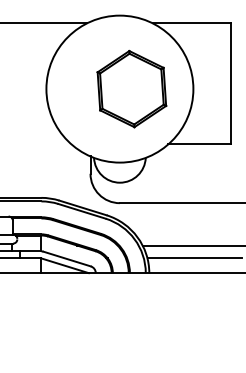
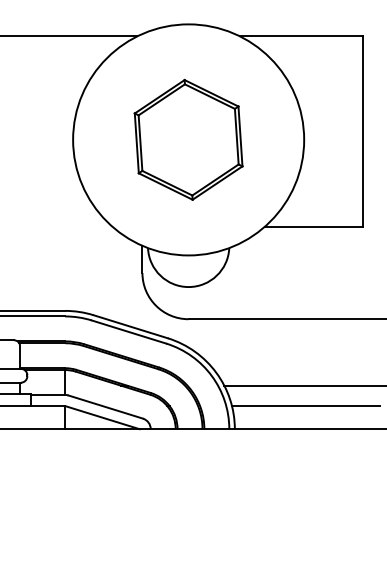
part: (131, 88) -> (187, 138), moved

